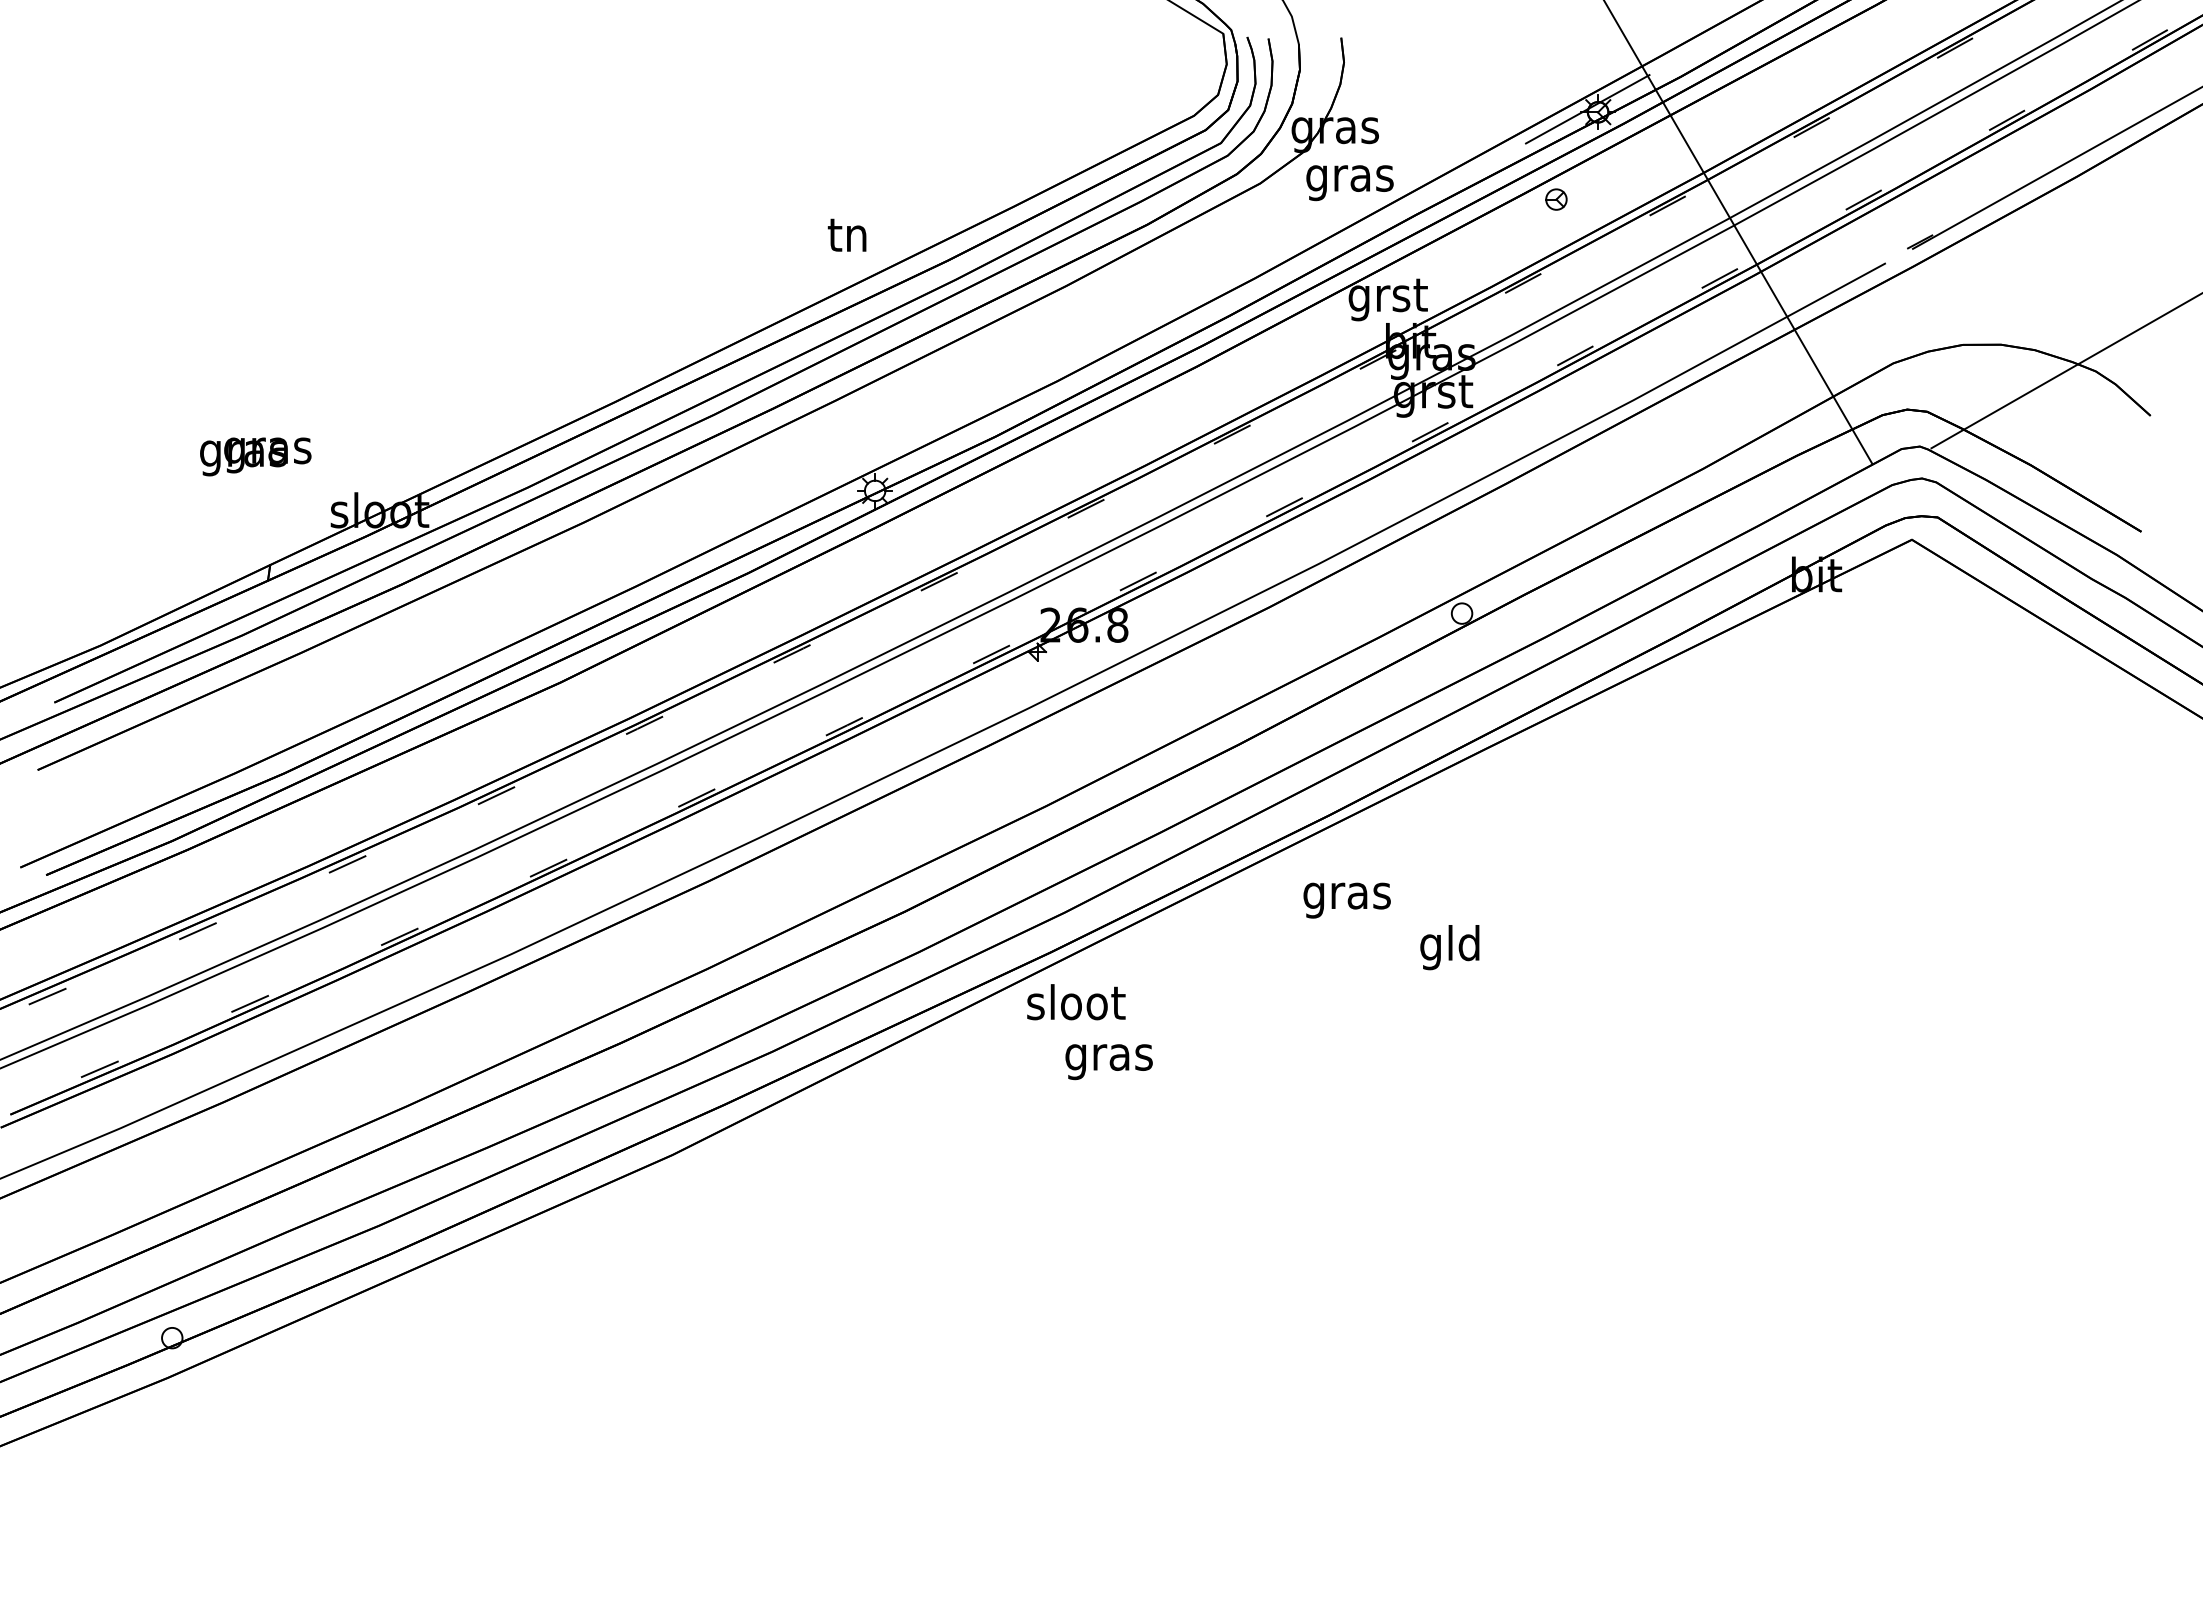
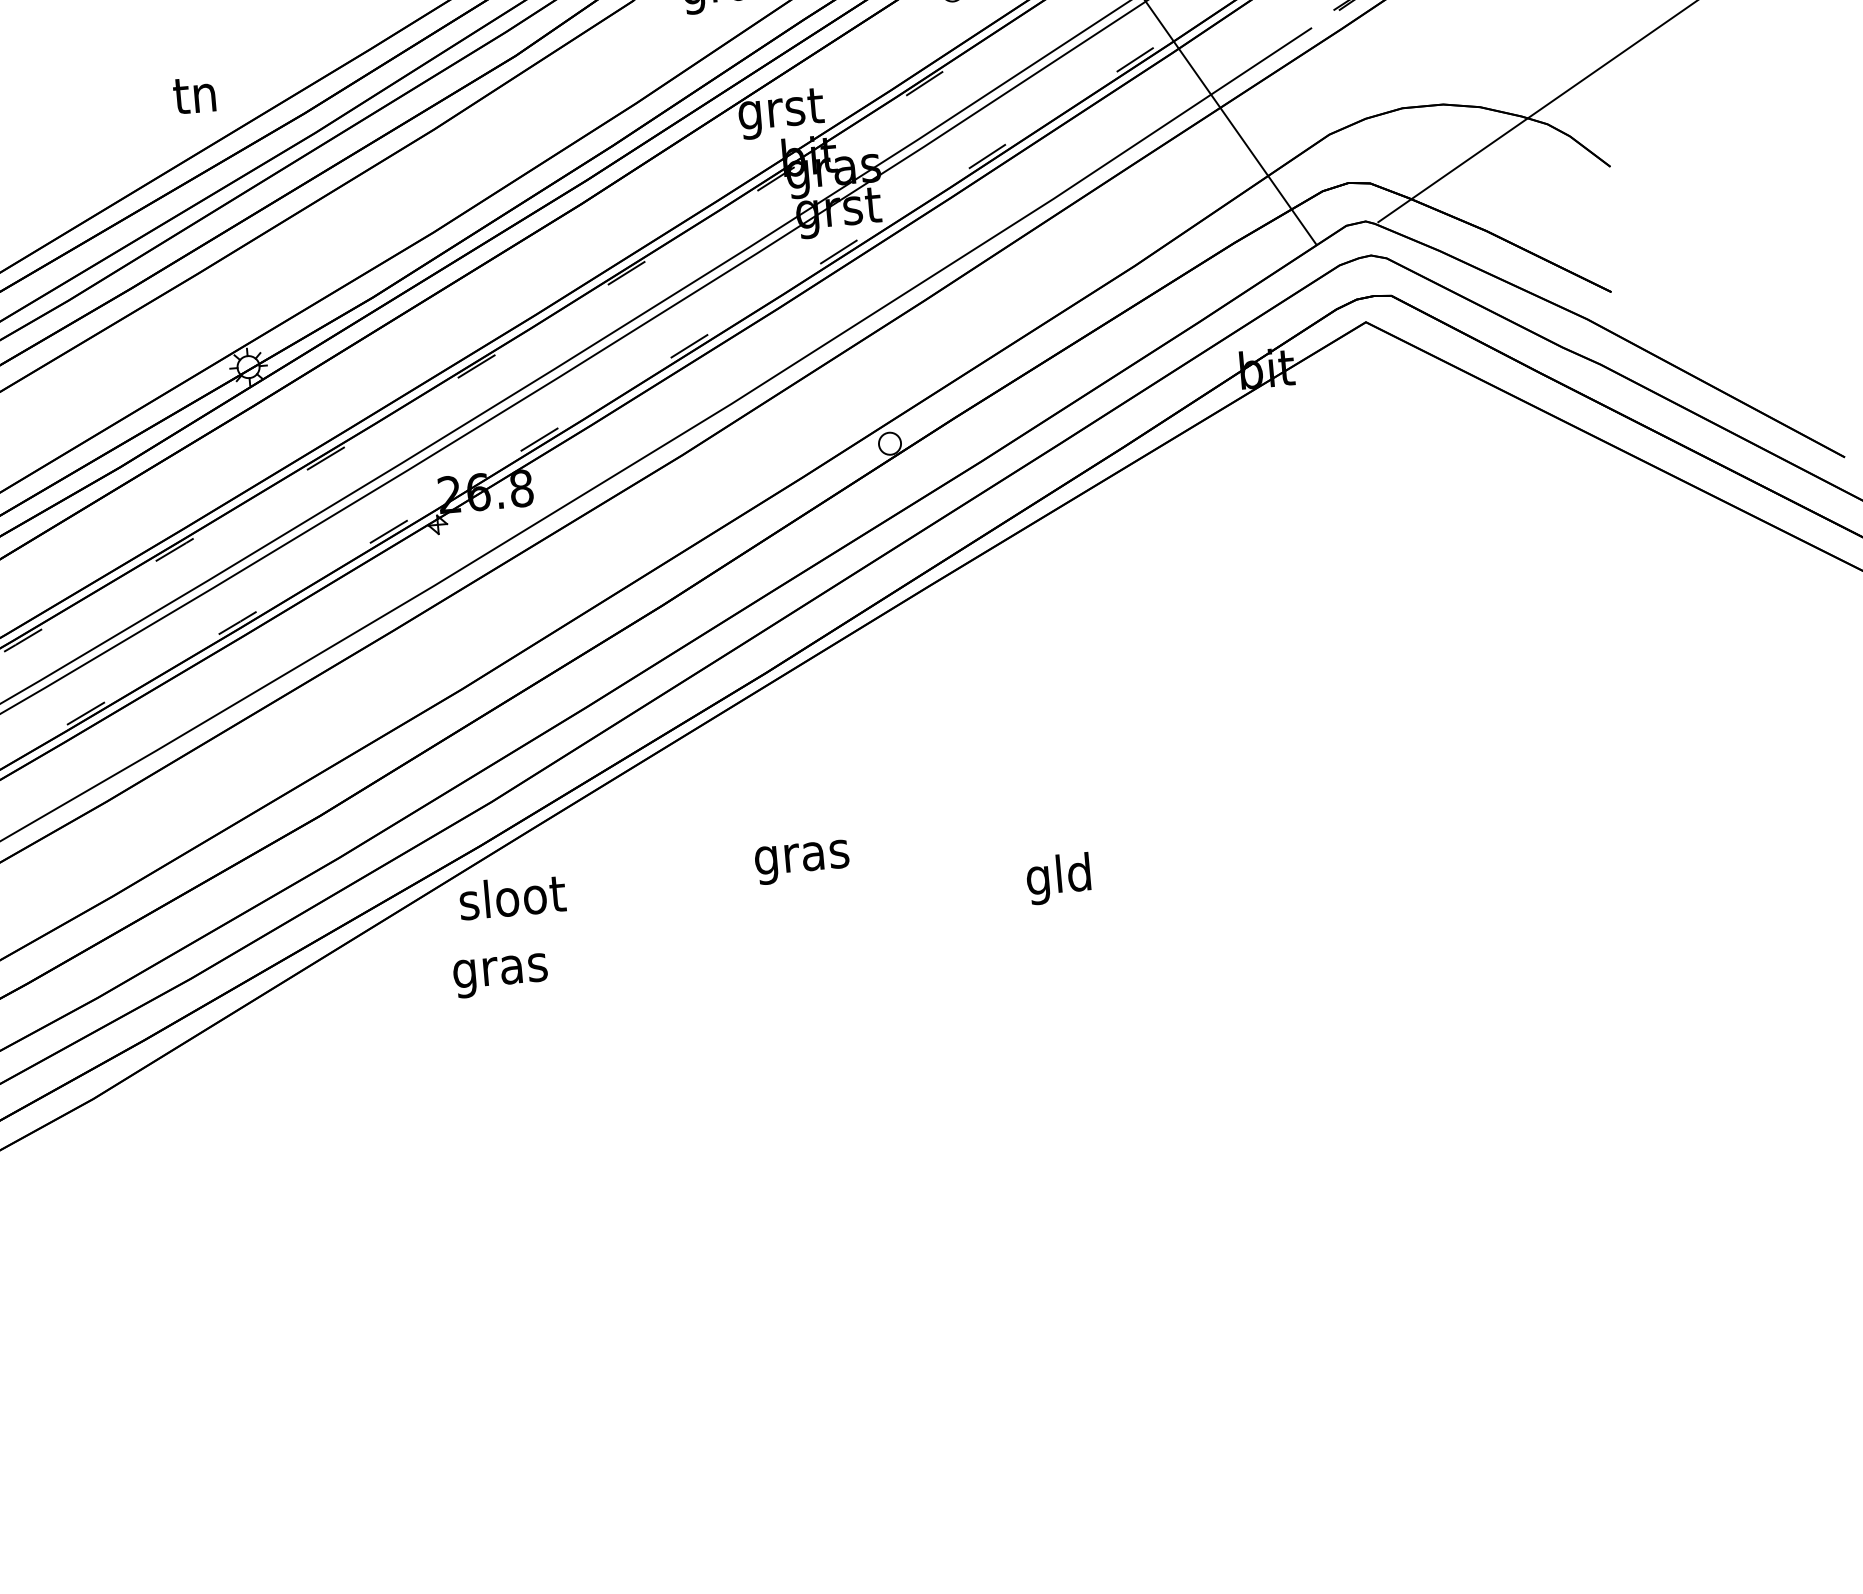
text: (1346, 900) -> (801, 862), moved
text: (1449, 947) -> (1058, 878), moved
text: (1108, 1062) -> (500, 976), moved

